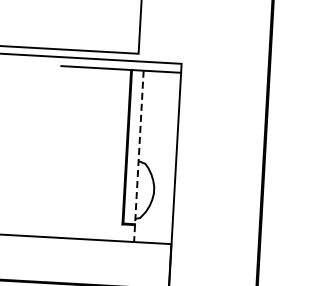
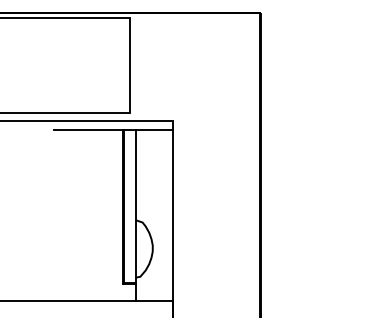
line: (138, 156) -> (135, 215), dashed -> solid

